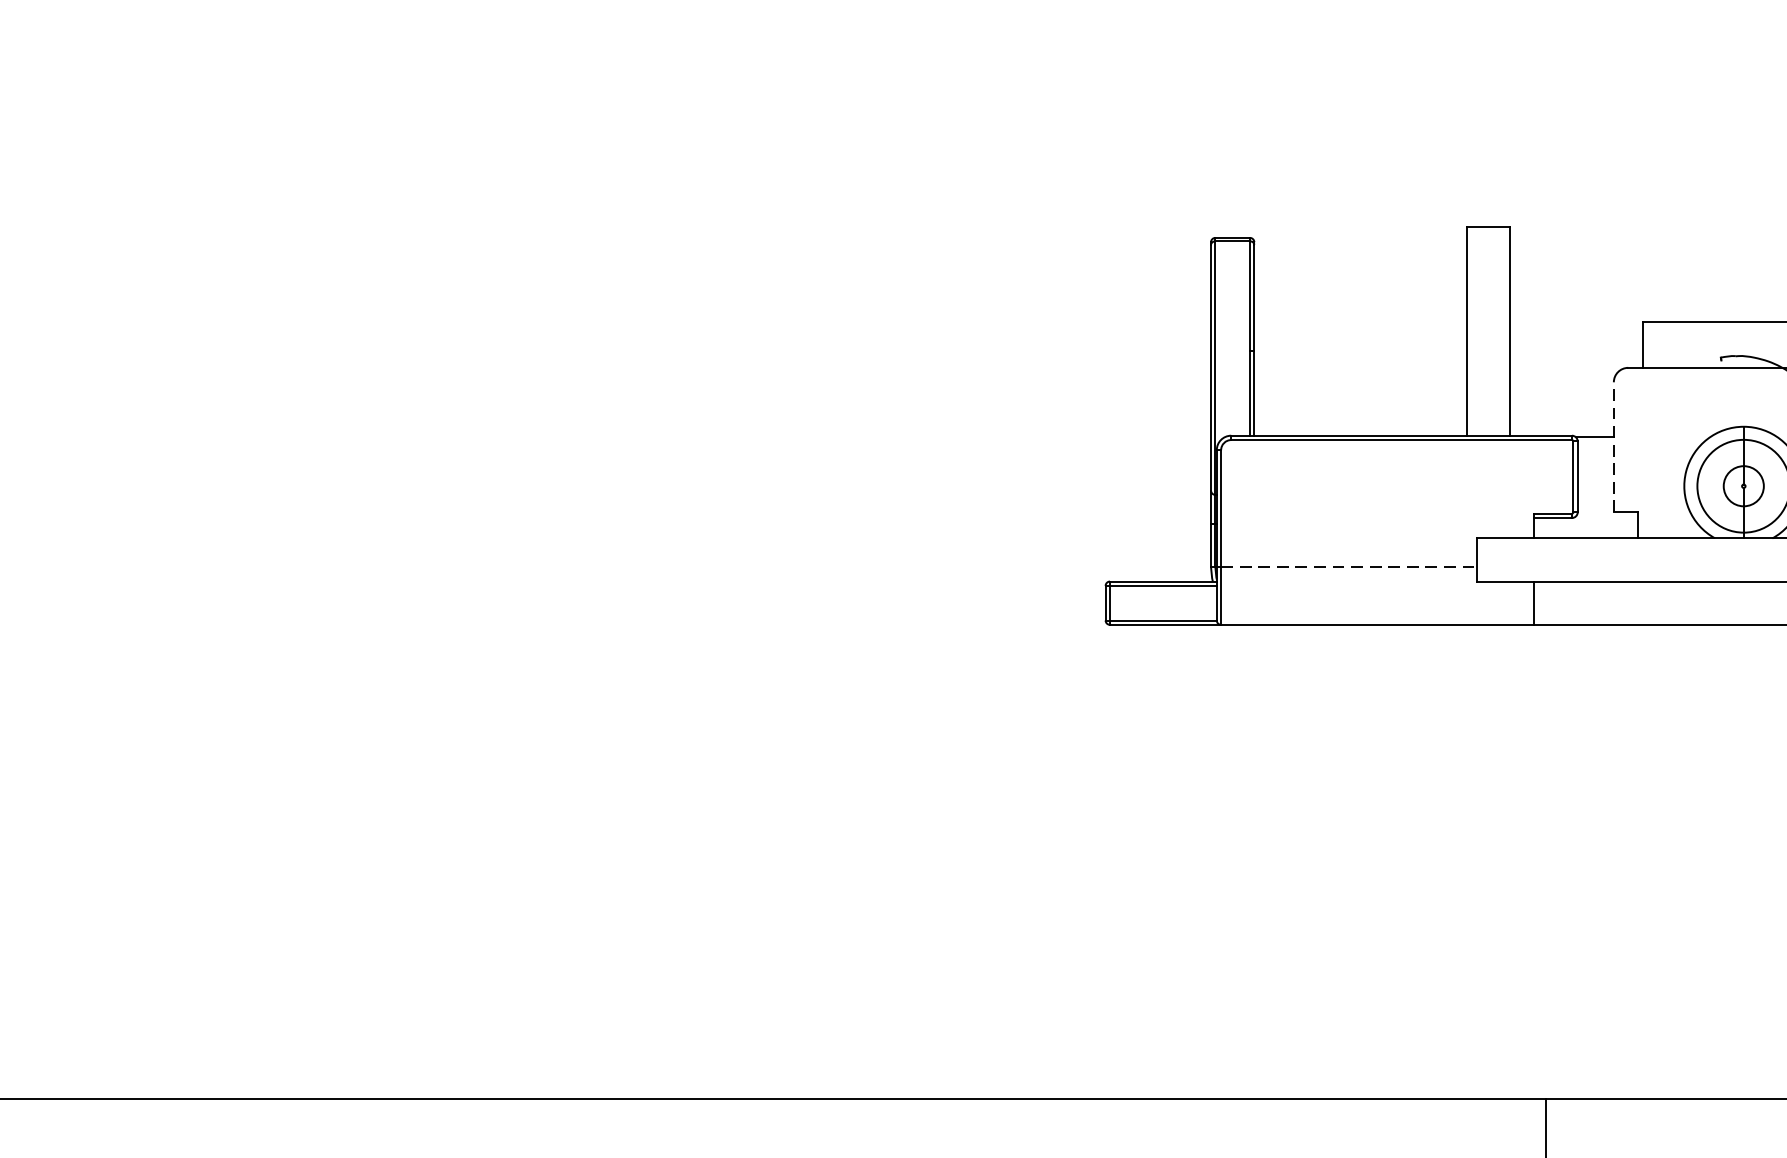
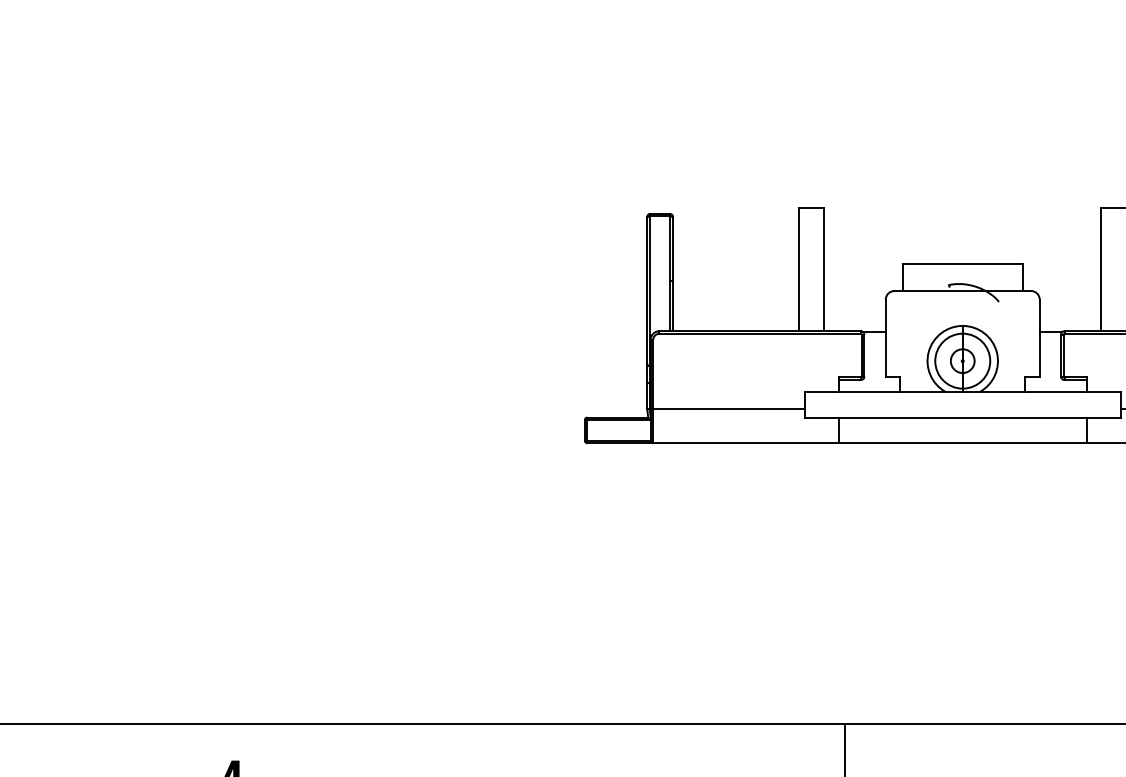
line: (1613, 446) -> (885, 337), dashed -> solid
line: (1348, 567) -> (728, 409), dashed -> solid

